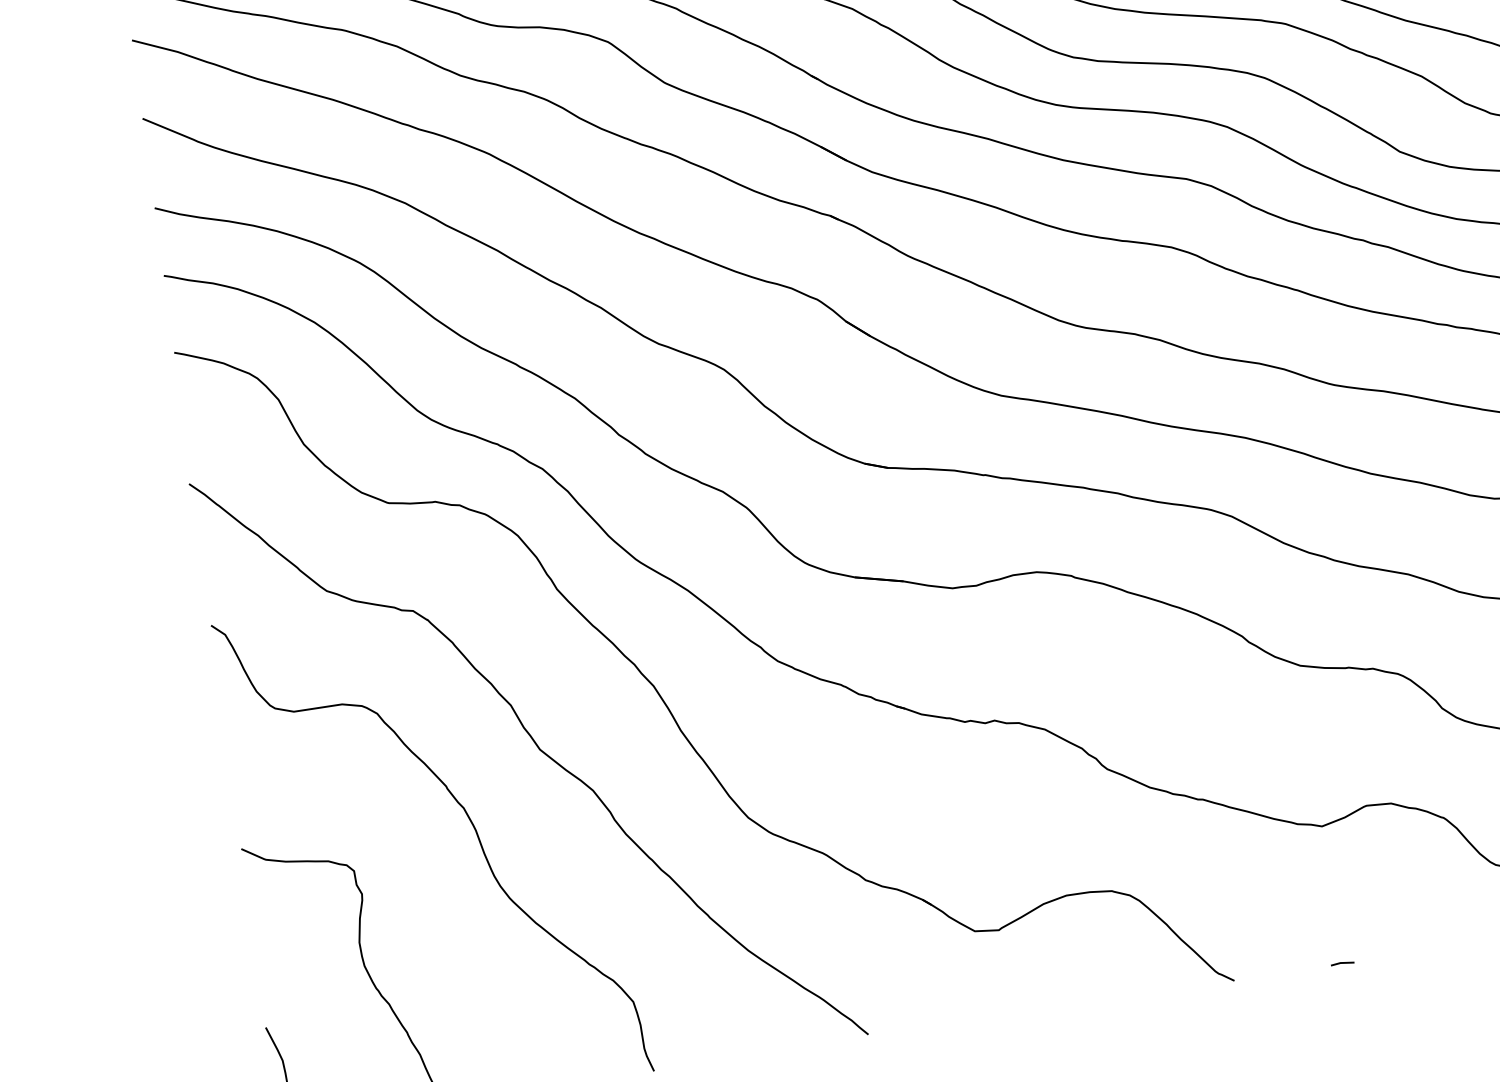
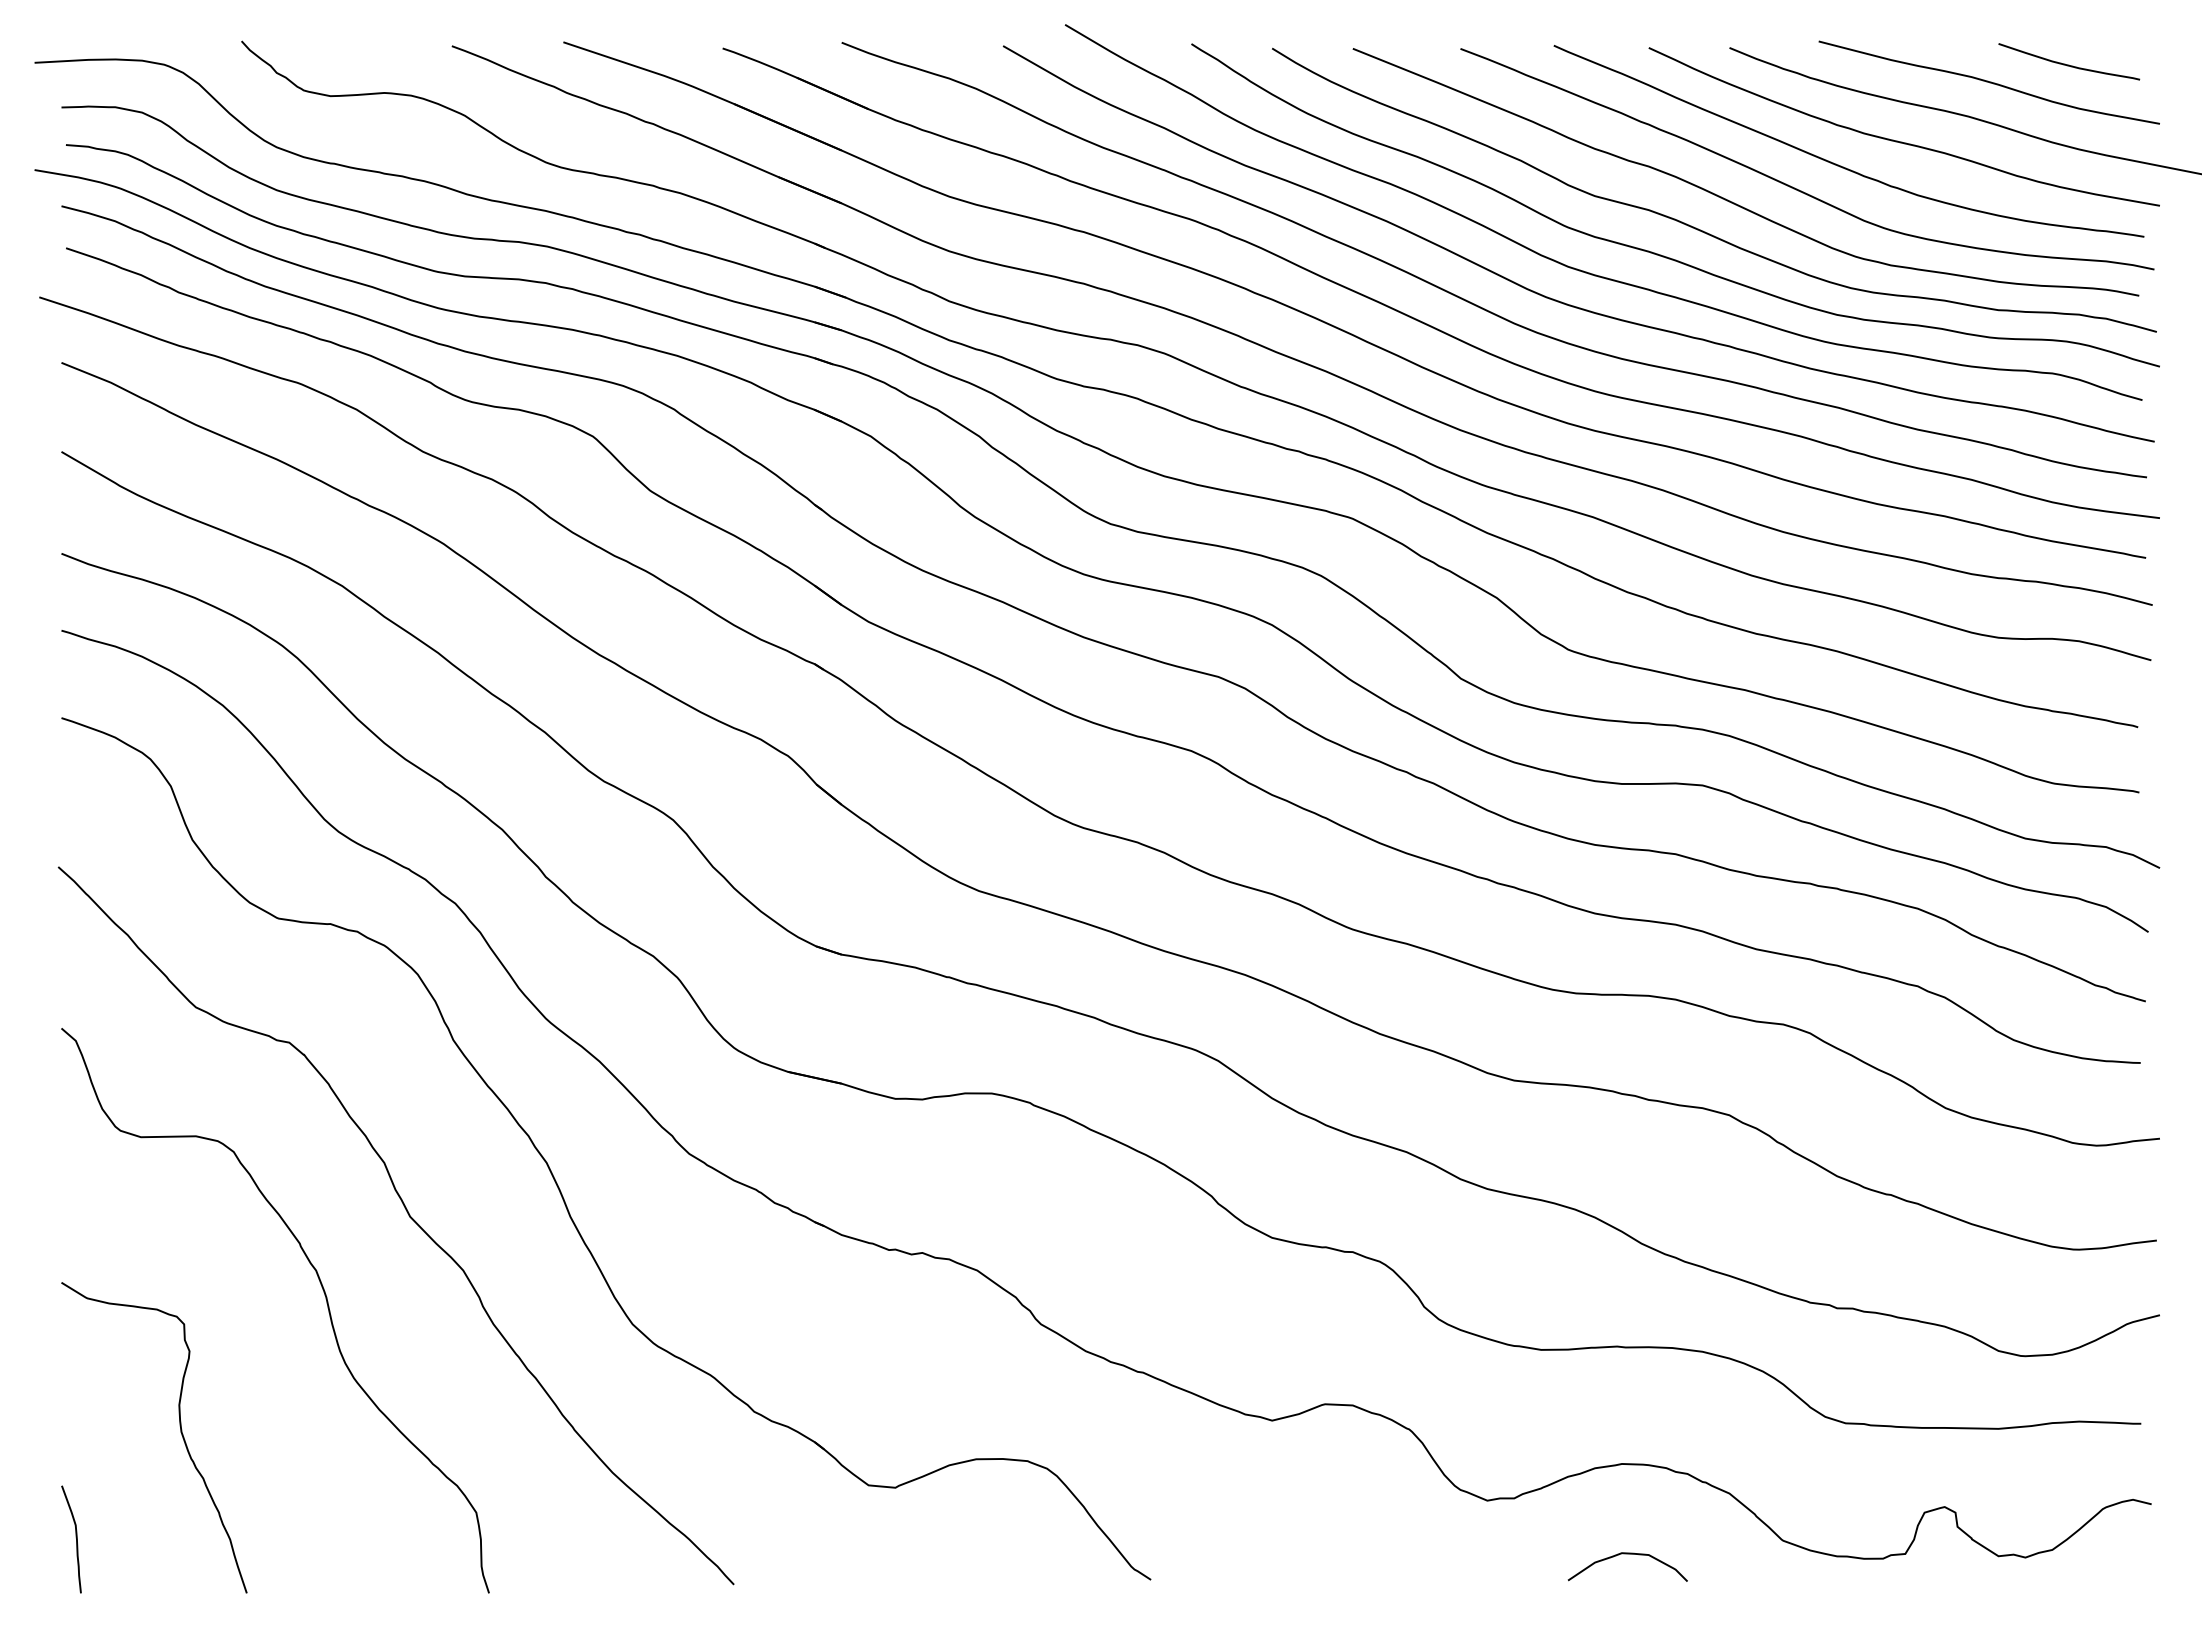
line: (1342, 963) -> (1274, 1576), removed

